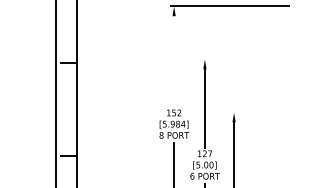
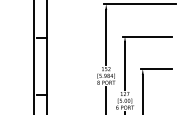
line: (240, 59) -> (146, 36), added
line: (174, 61) -> (106, 37), added
line: (254, 112) -> (155, 68), added

